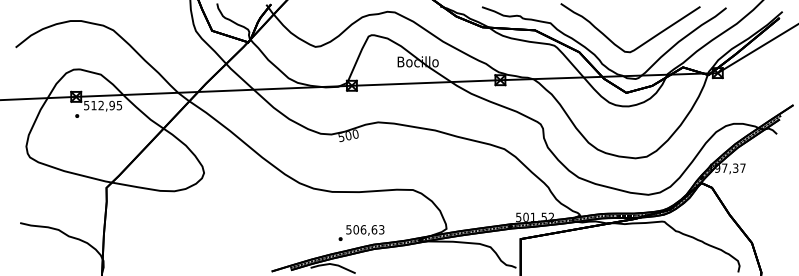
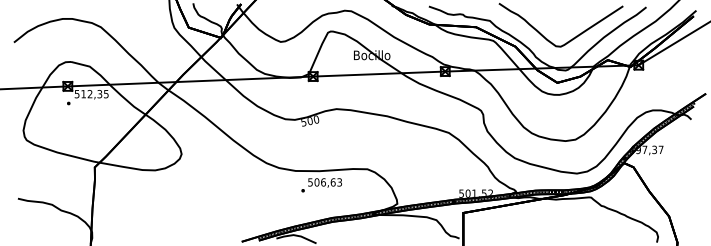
text: (111, 105) -> (99, 94), 512,95 -> 512,35
text: (361, 232) -> (321, 184), moved

